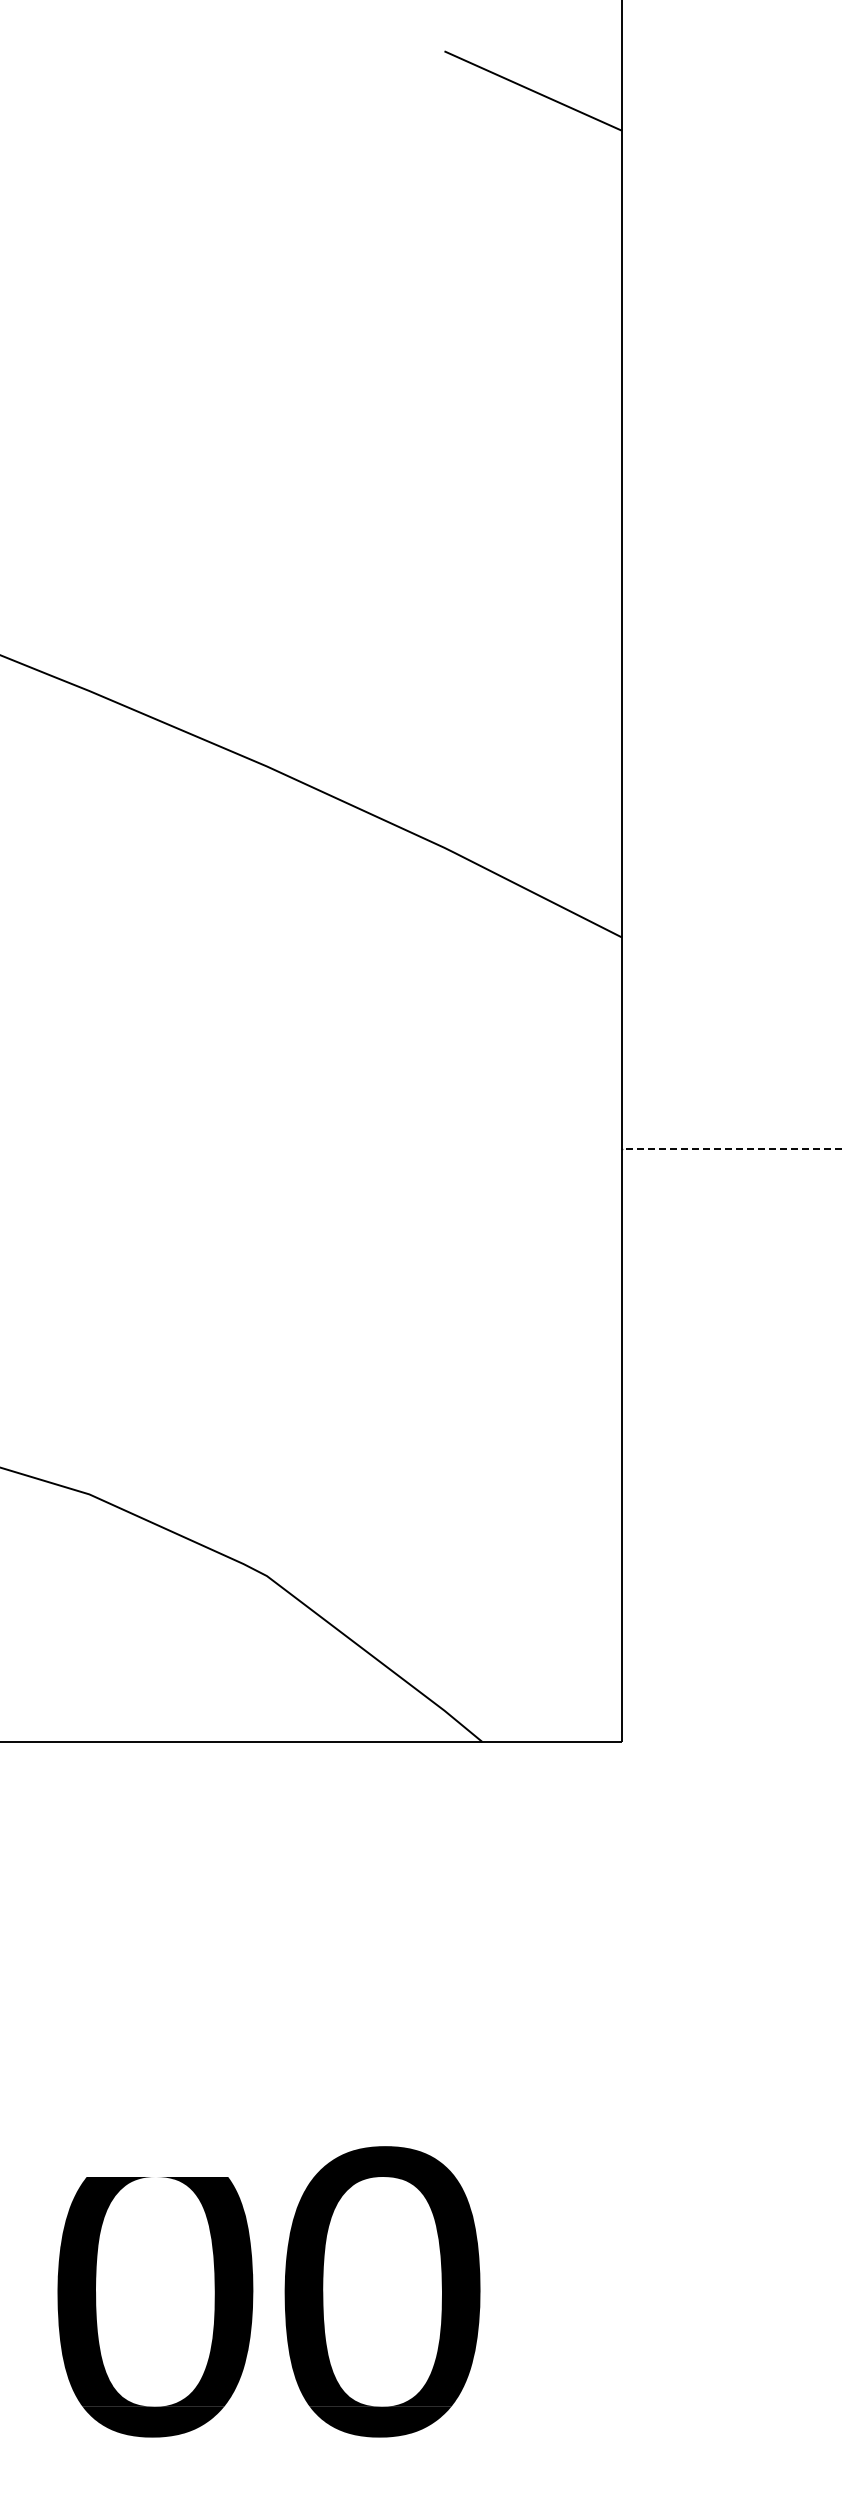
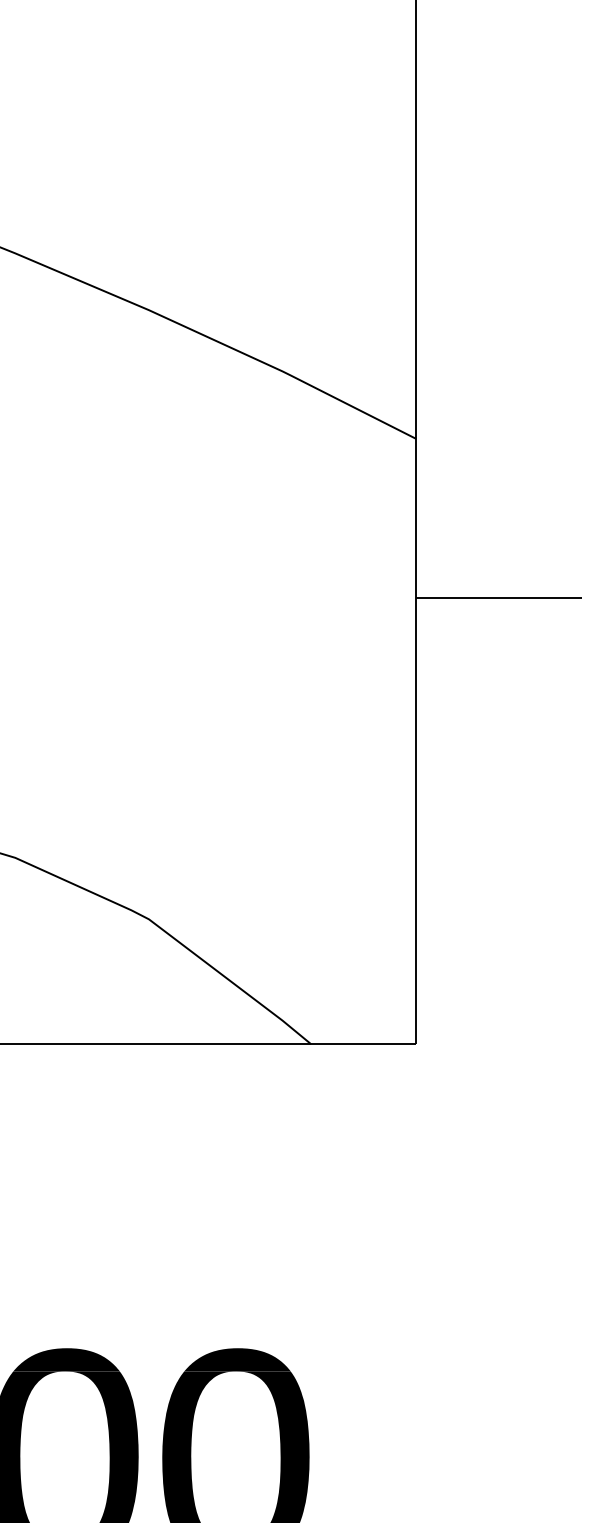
line: (731, 1148) -> (498, 597), dashed -> solid
fill: (157, 2161) -> (66, 1359), added

